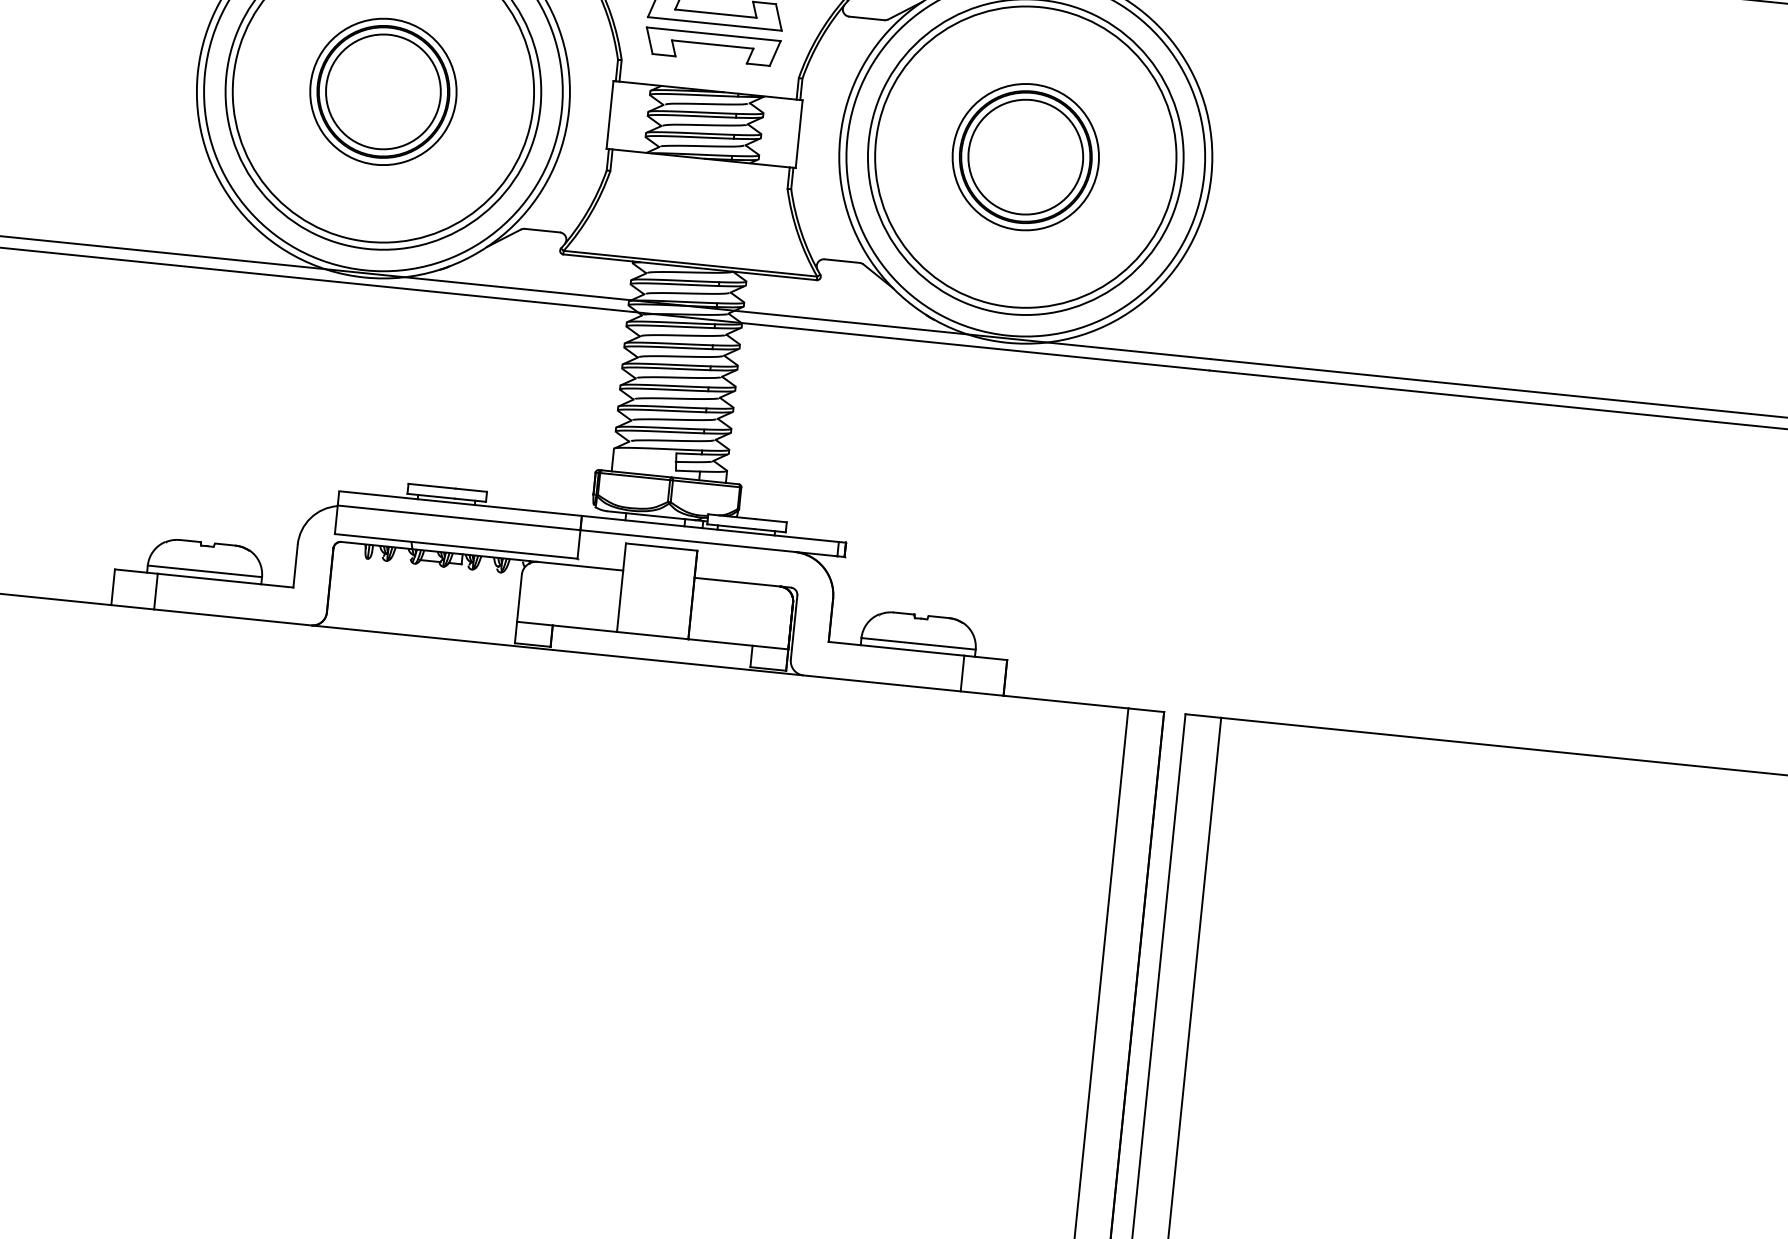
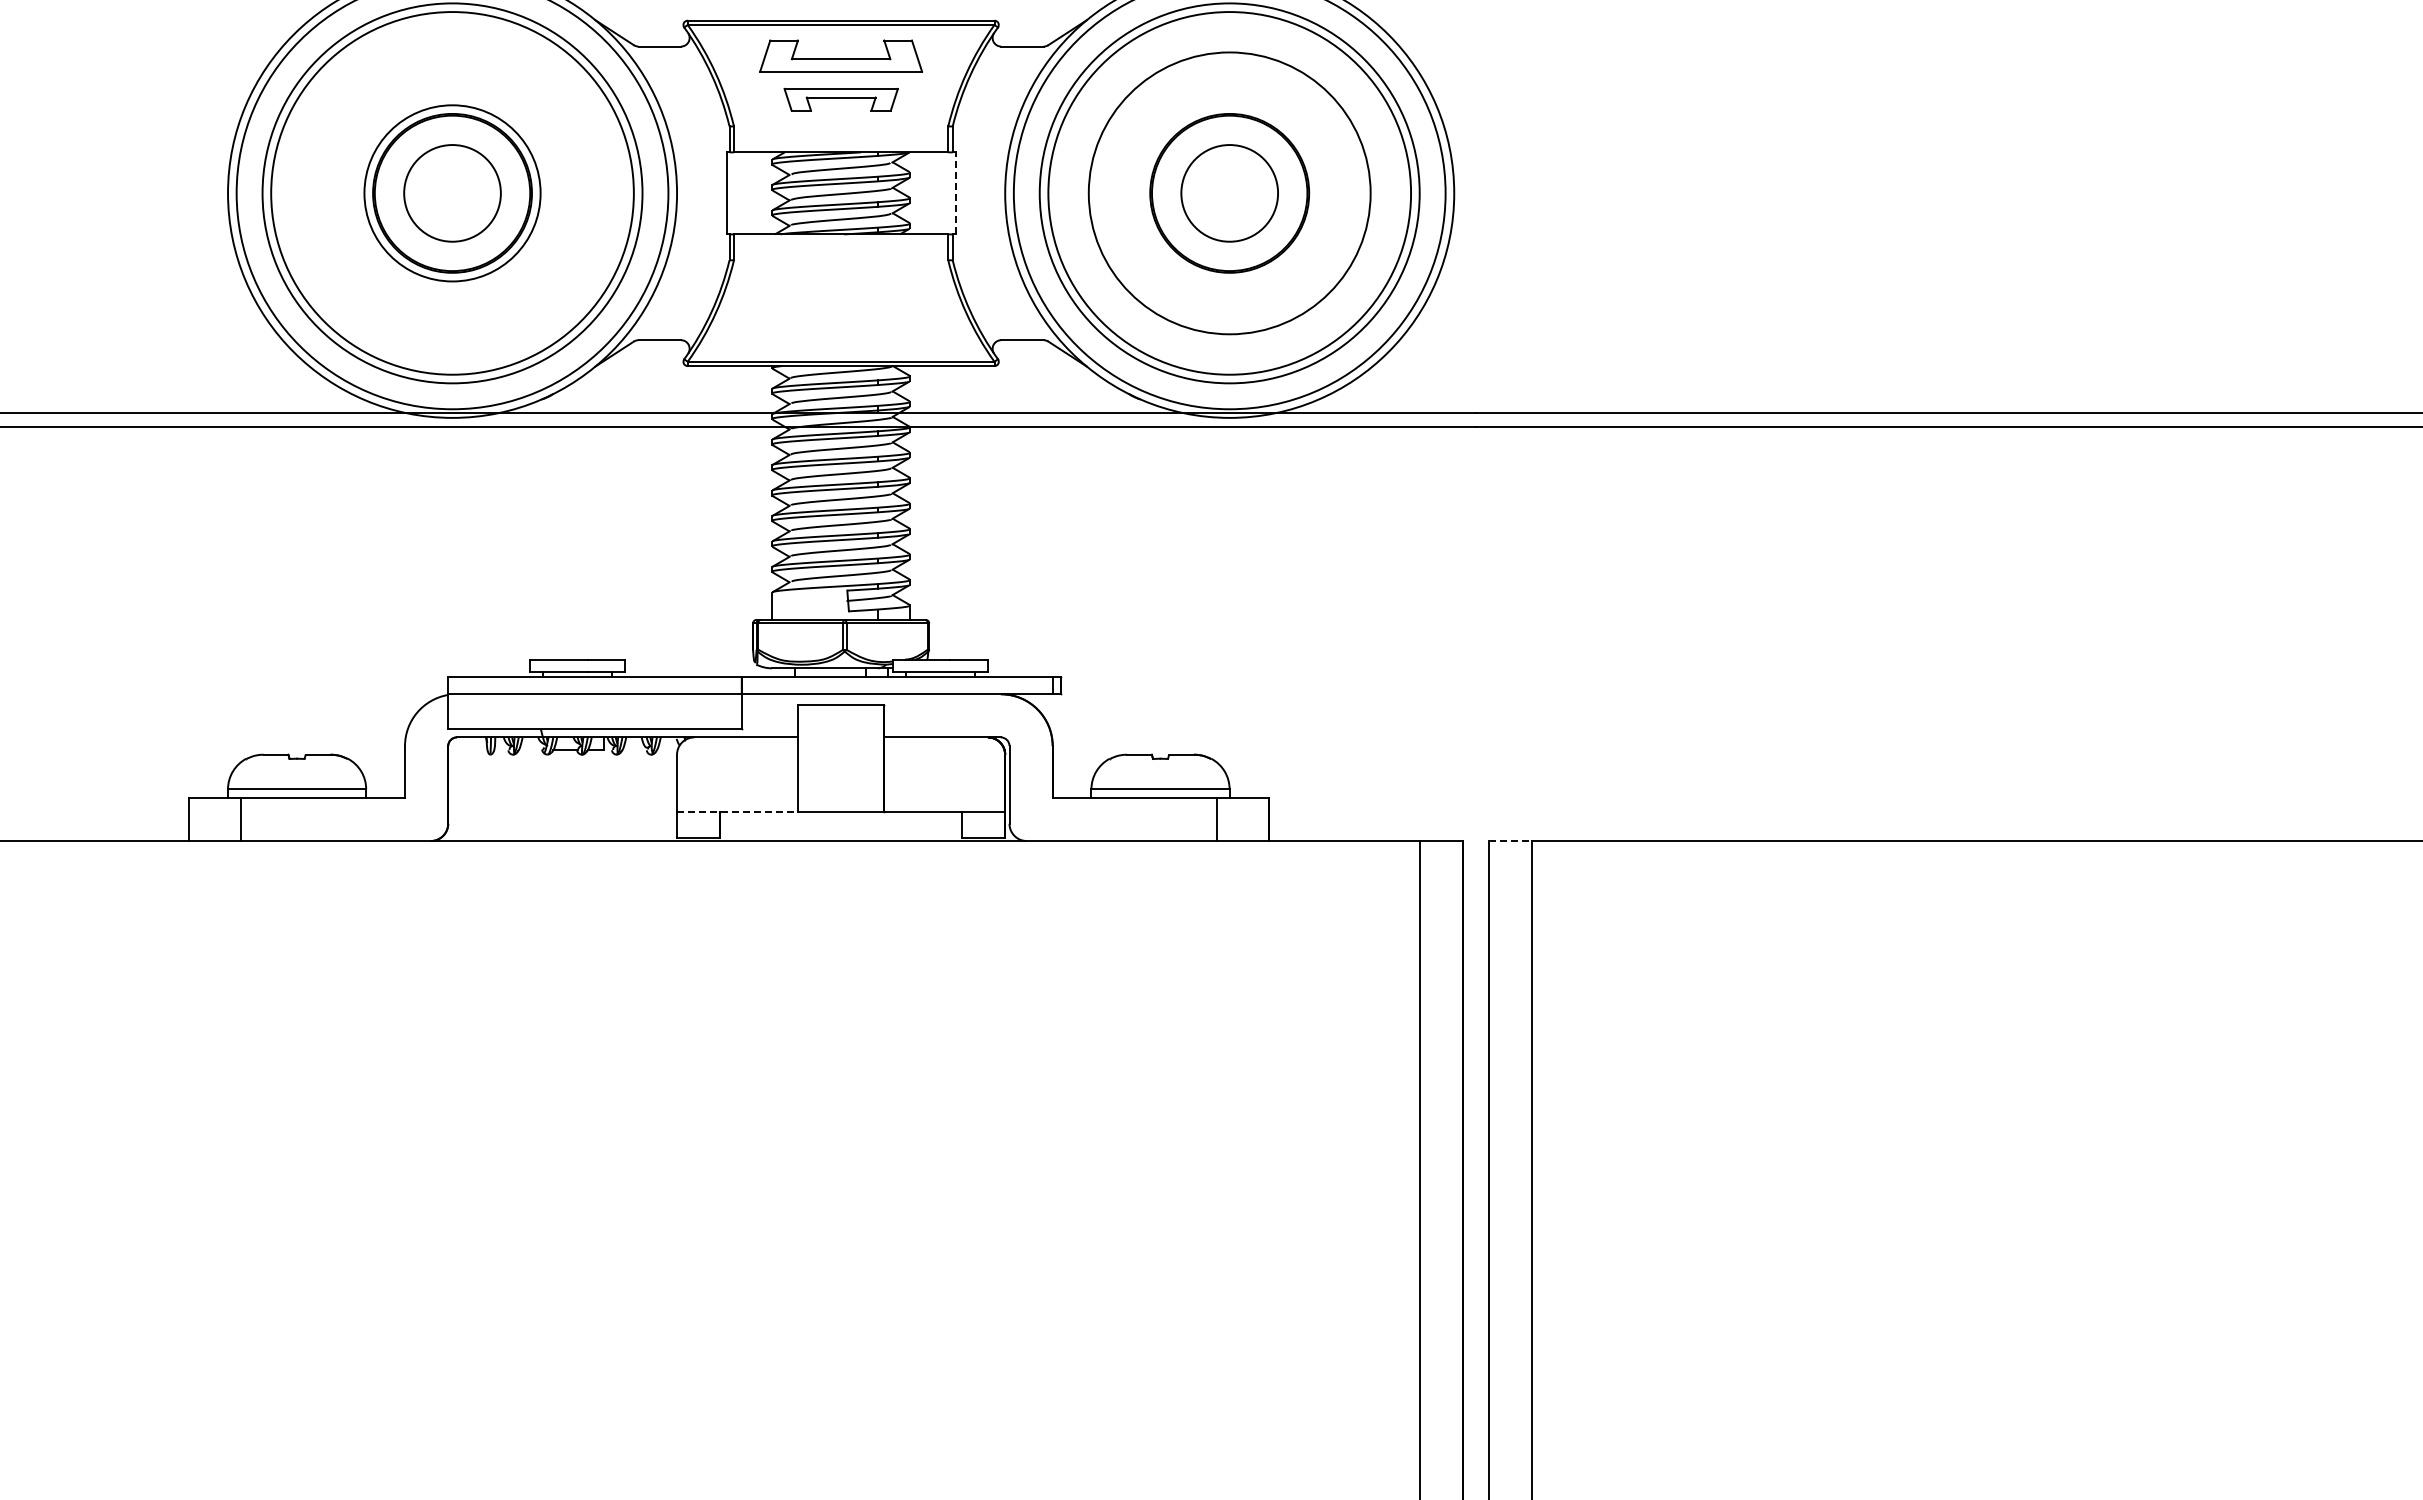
part: (712, 46) -> (841, 99), size x0.7
circle: (383, 92) -> (452, 193), size x0.7
line: (799, 133) -> (955, 192), solid -> dashed
circle: (1025, 157) -> (1229, 193), size x0.7
circle: (1025, 157) -> (1229, 193), size x1.6
line: (567, 626) -> (737, 811), solid -> dashed
line: (1203, 716) -> (1510, 841), solid -> dashed

